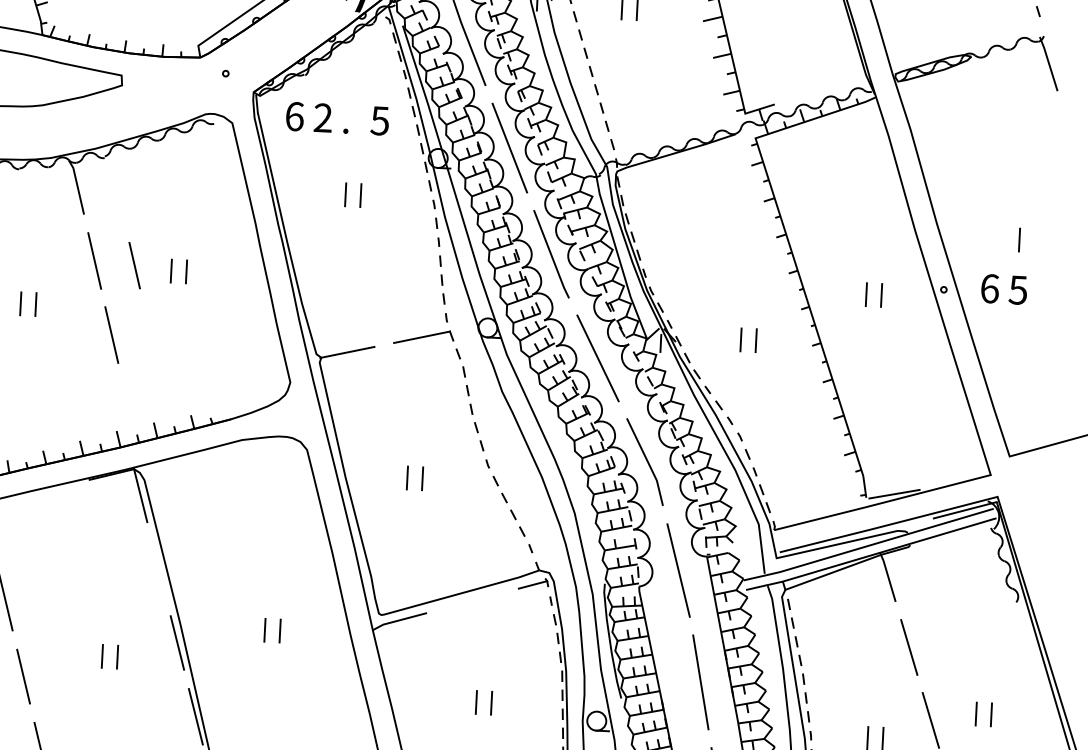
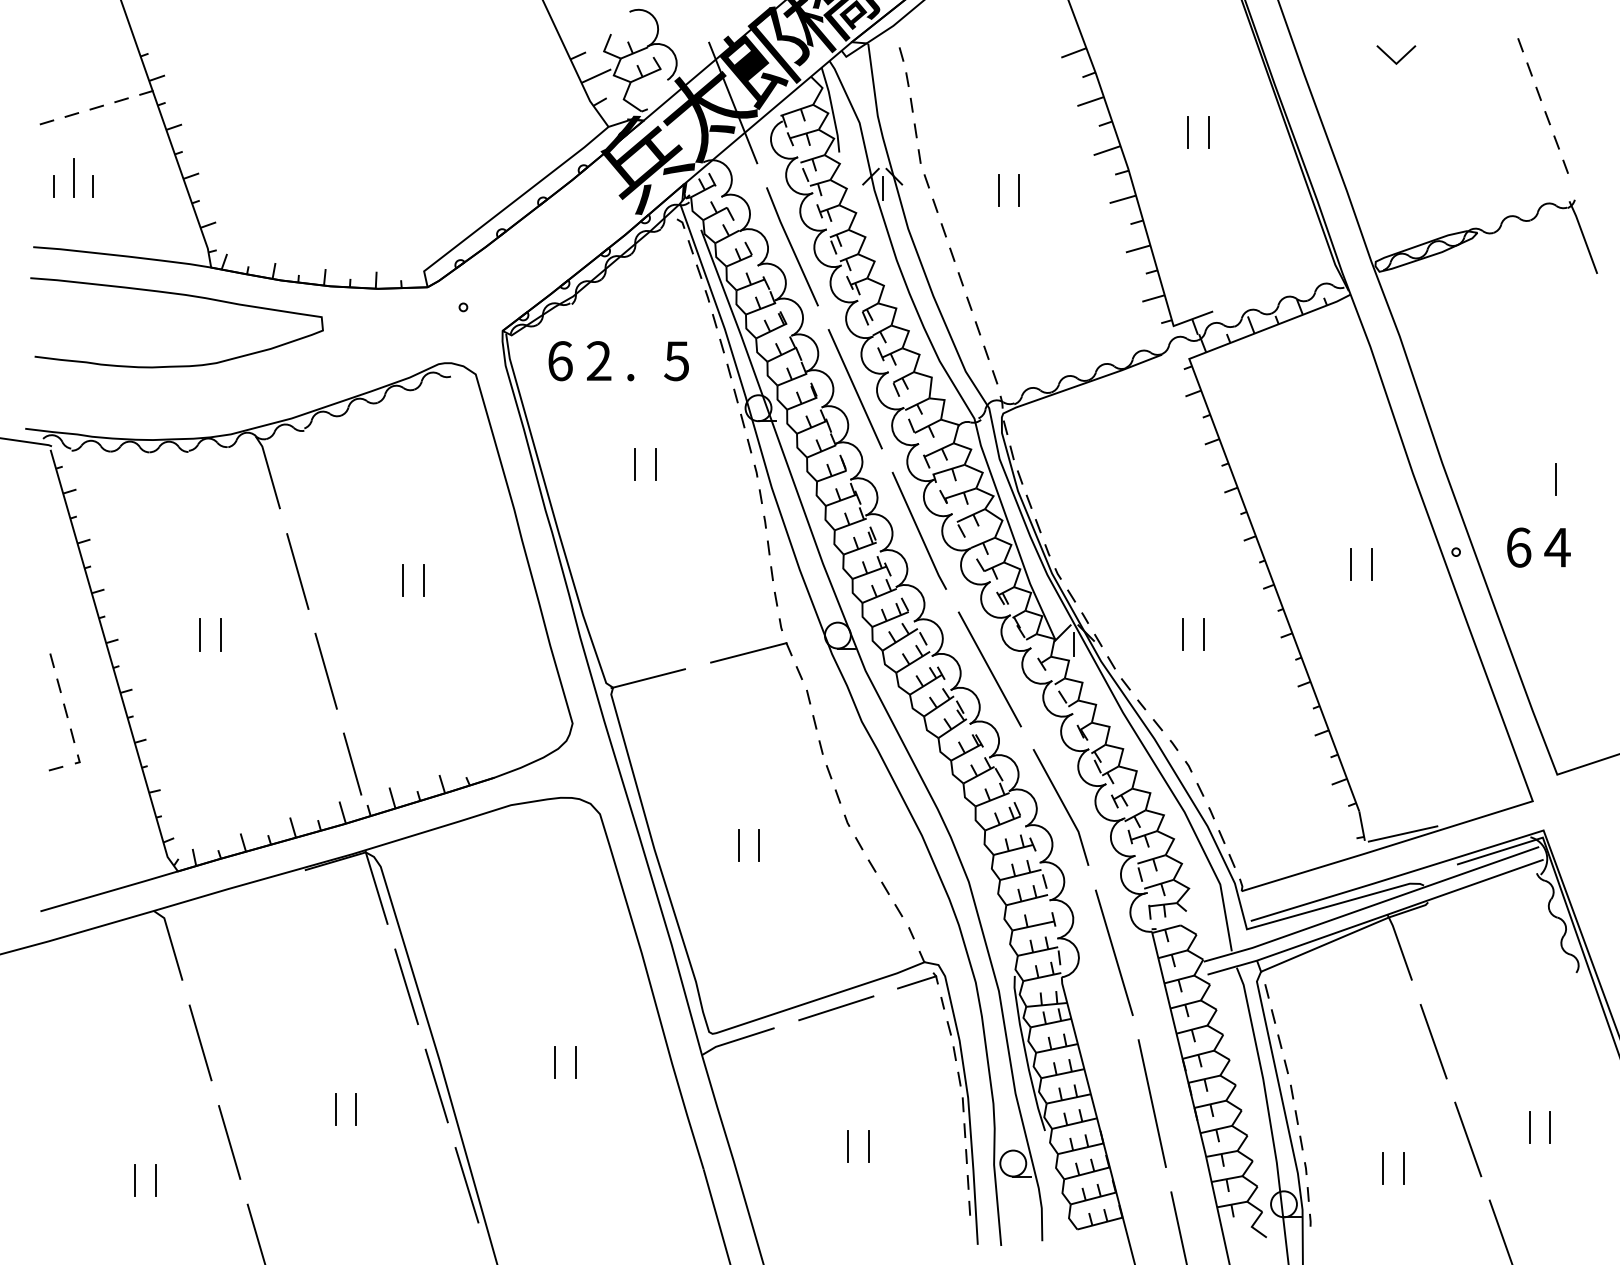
line: (134, 265) -> (352, 763), moved
text: (1018, 290) -> (1557, 547), 5 -> 4
line: (158, 568) -> (406, 986), added
line: (473, 601) -> (836, 1008), added

